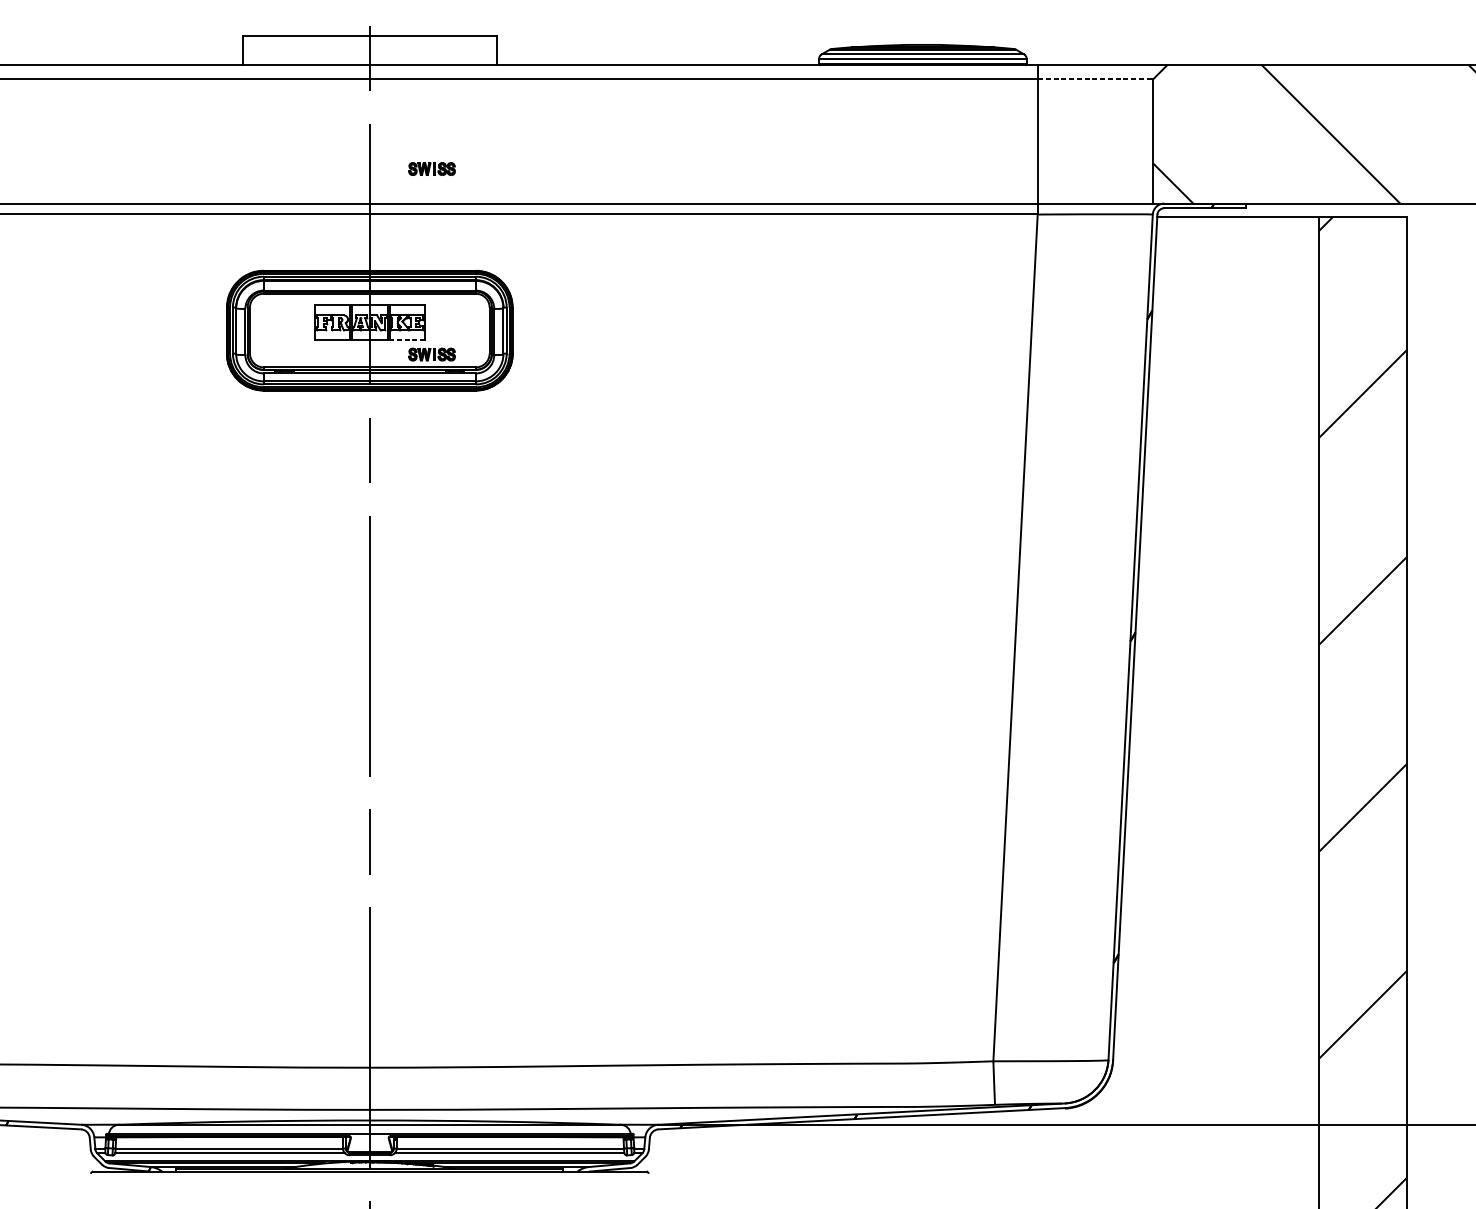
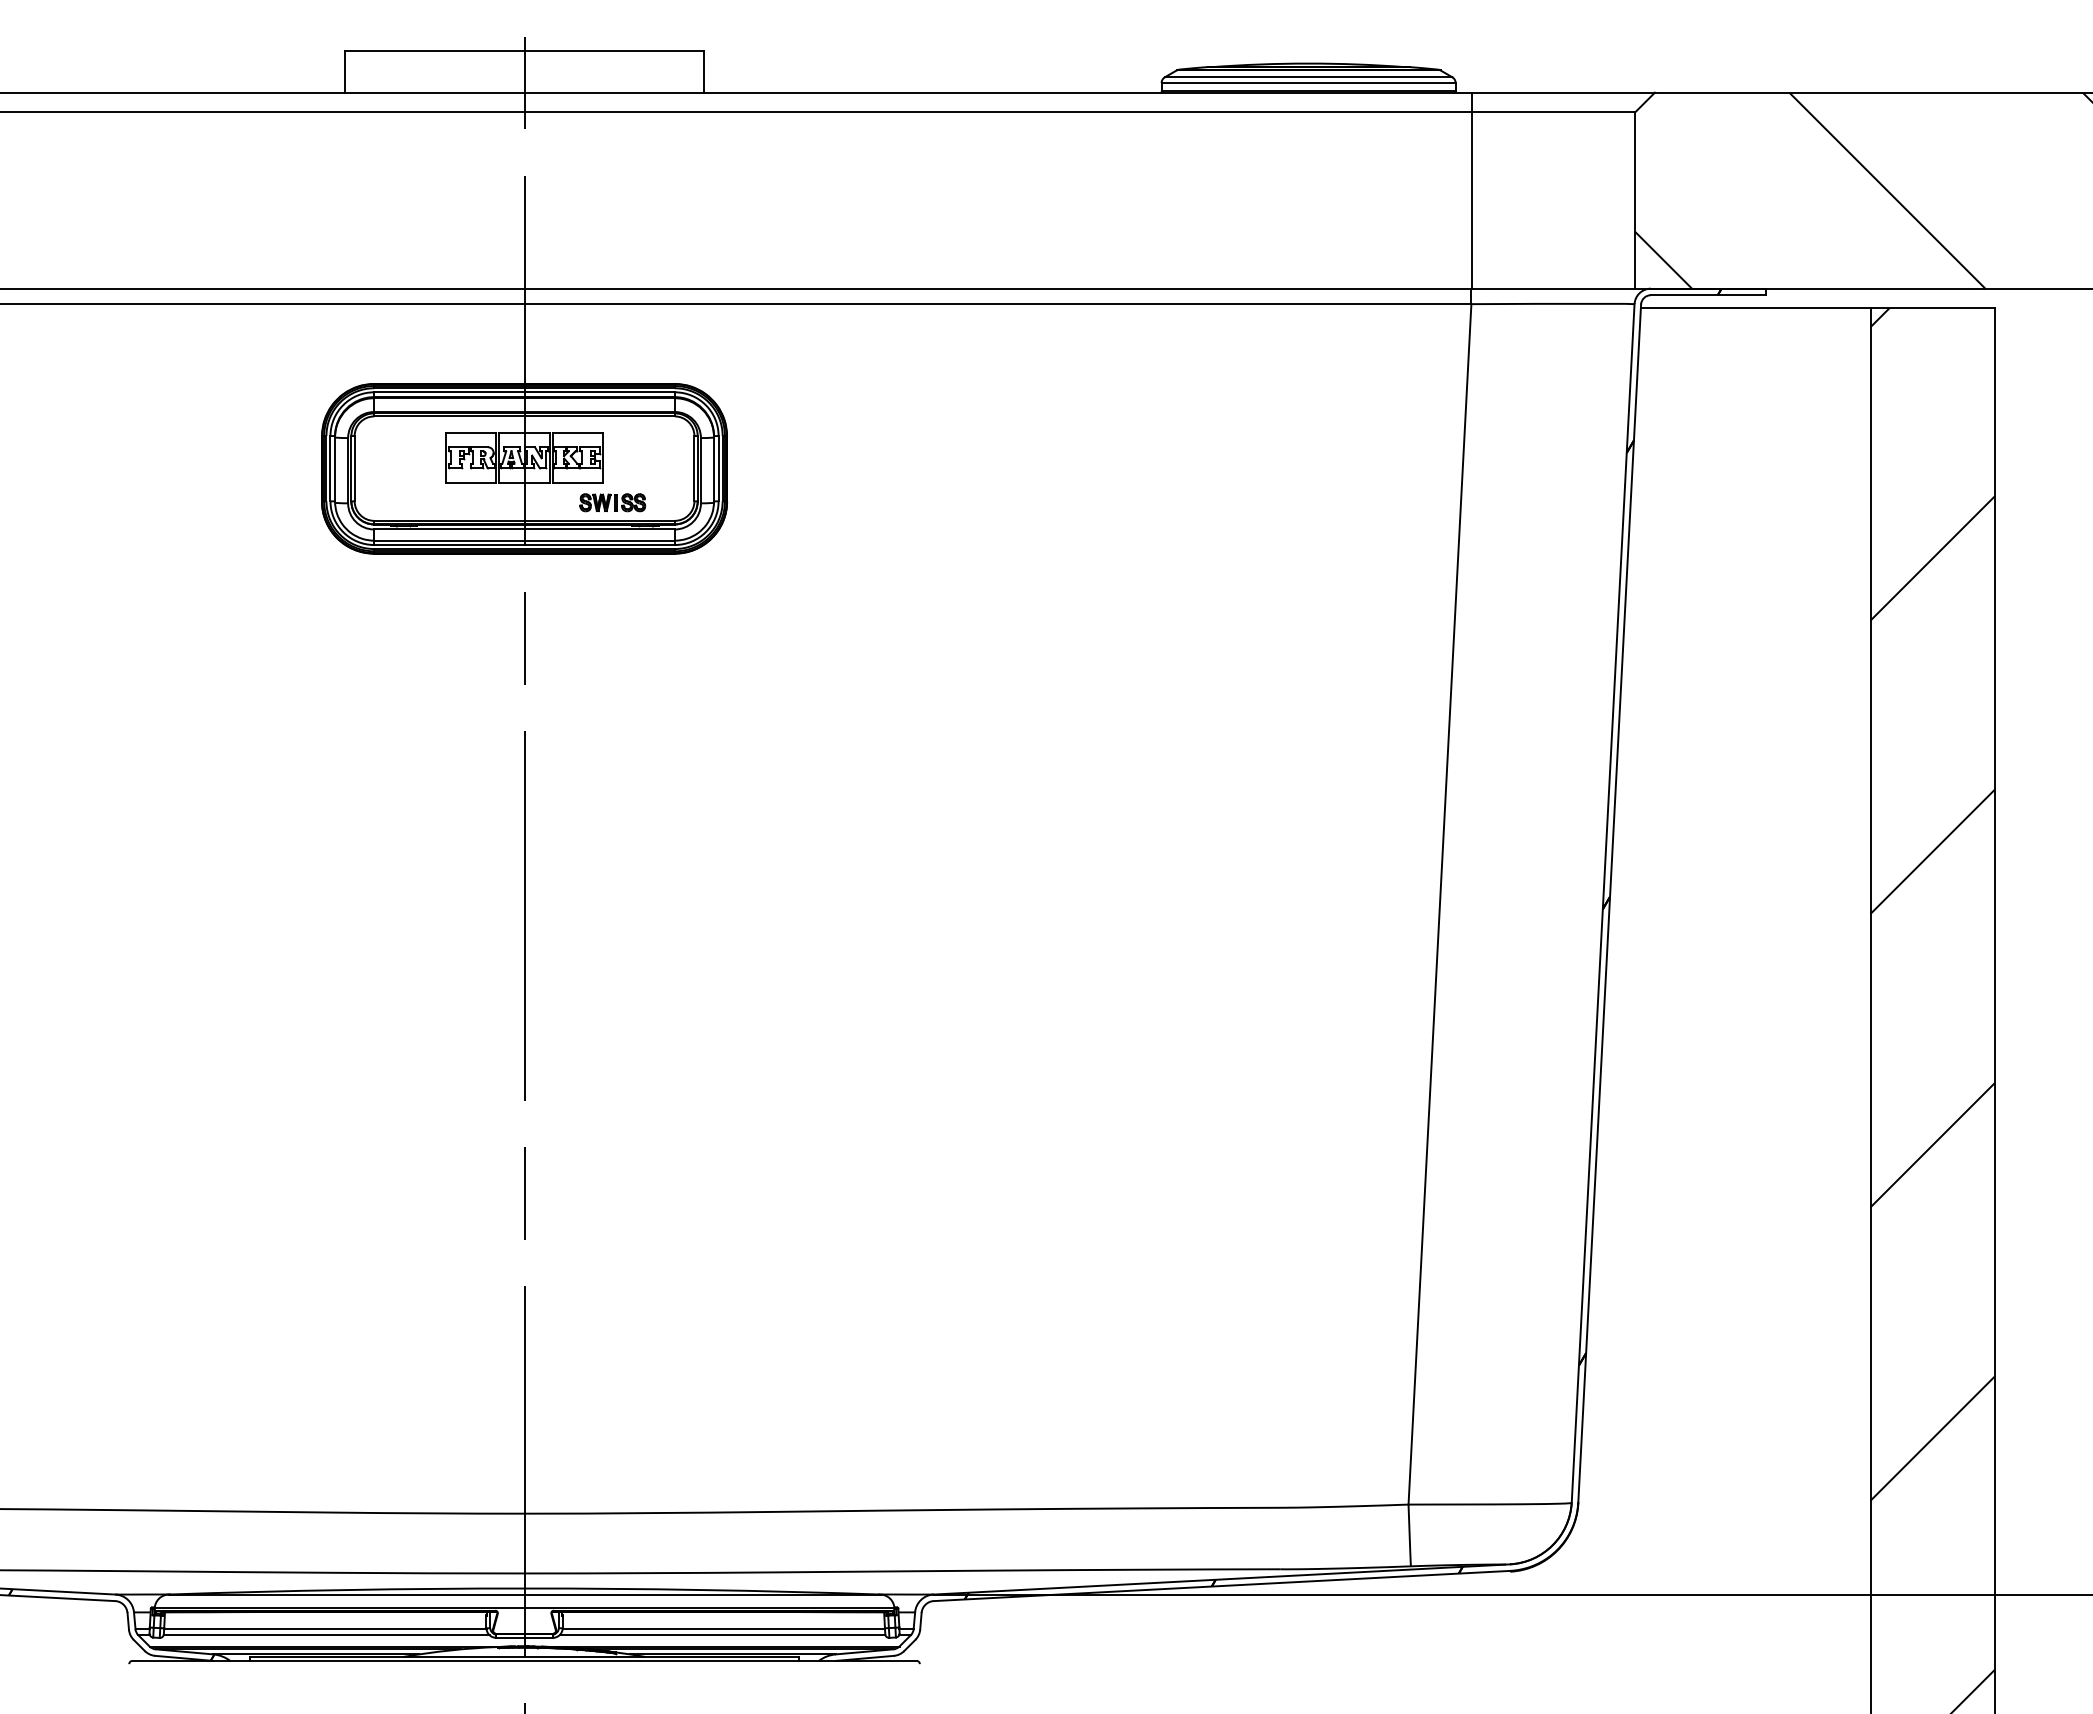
line: (1095, 79) -> (1553, 112), dashed -> solid
part: (431, 168) -> (612, 239), removed
line: (407, 340) -> (577, 482), dashed -> solid

